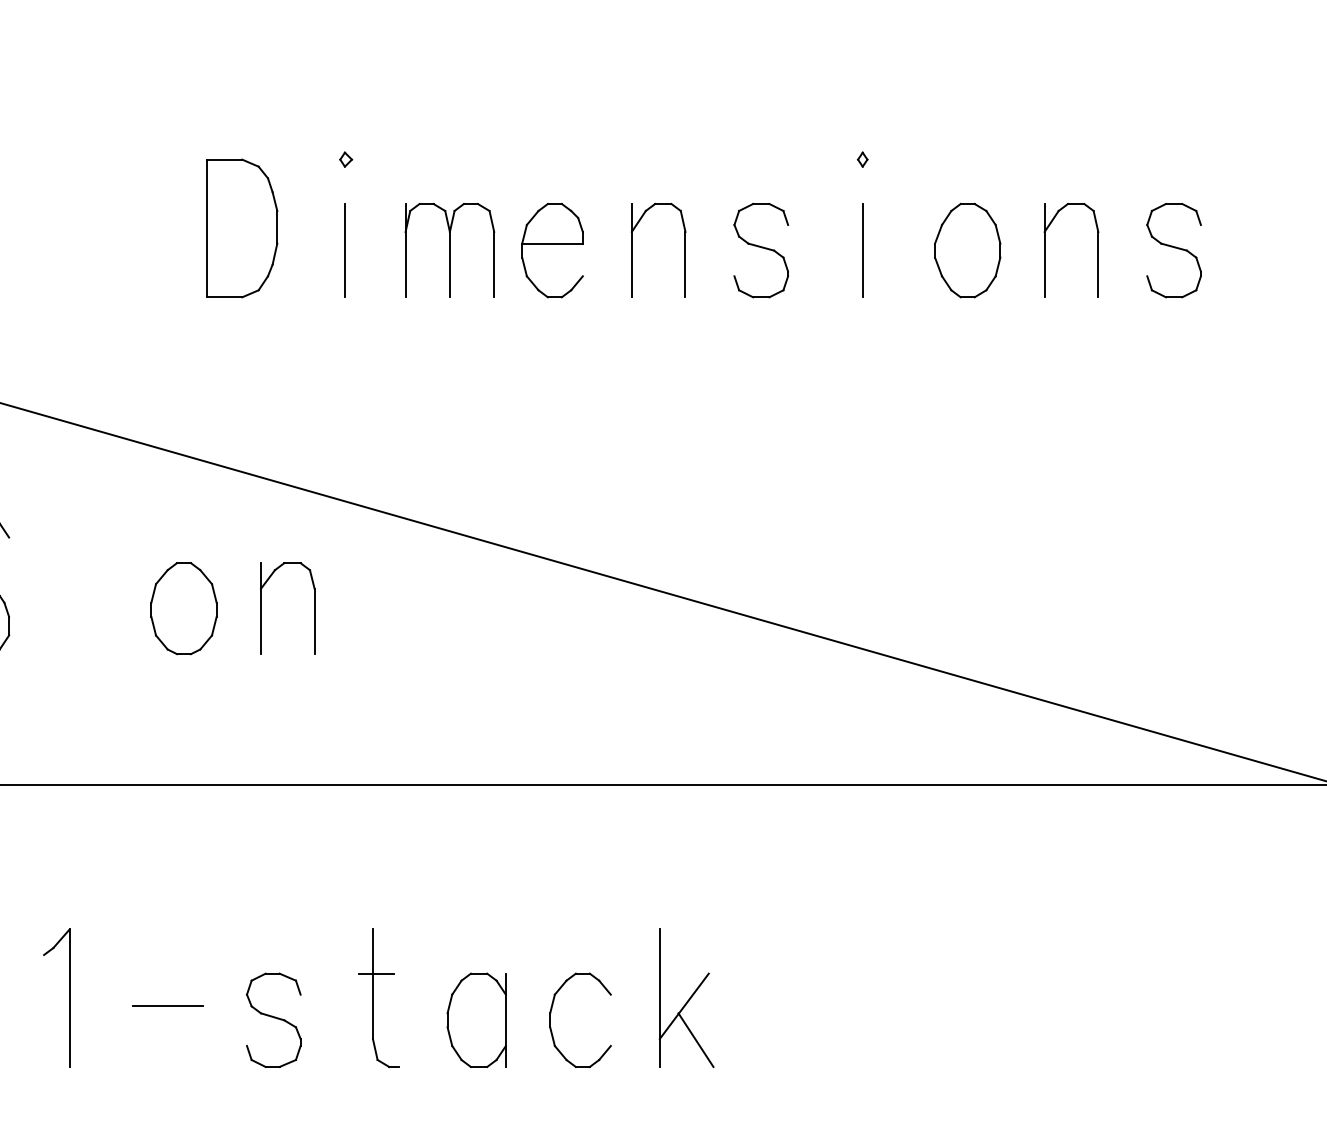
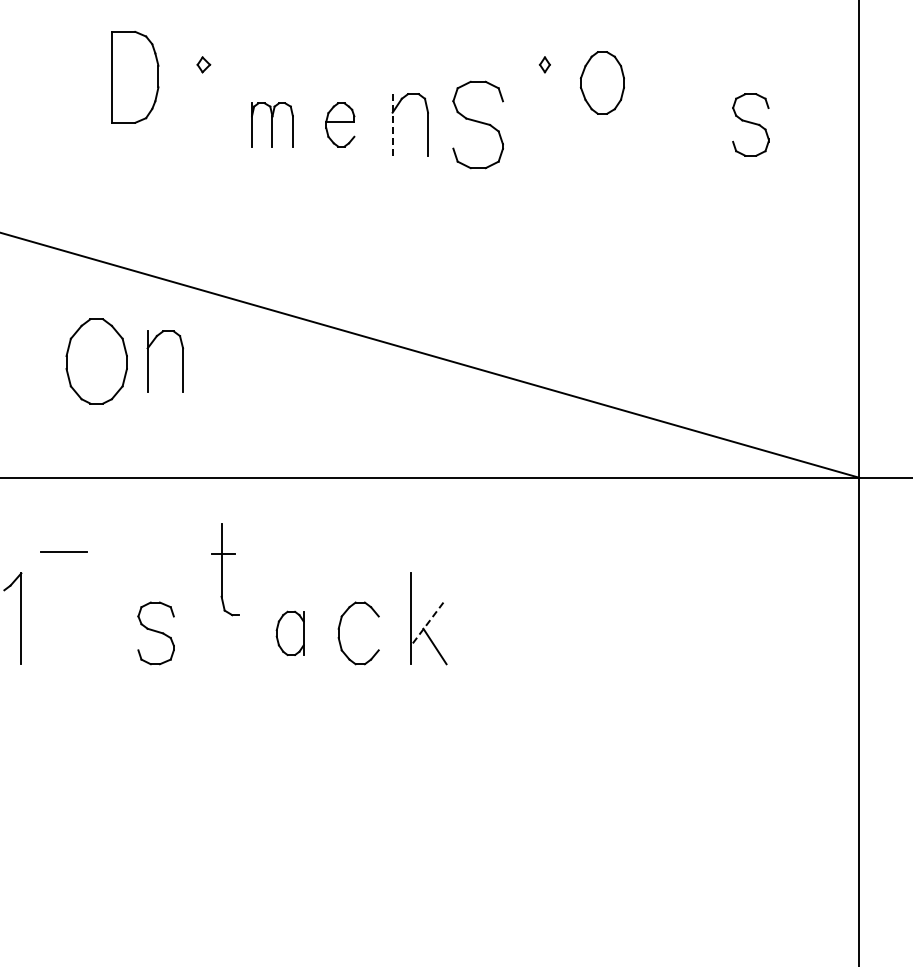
part: (345, 159) -> (203, 64), size x1.6
part: (863, 159) -> (545, 64), size x1.6
part: (242, 228) -> (135, 77), moved
line: (345, 249) -> (203, 124), removed
part: (449, 249) -> (272, 124), size x0.7
part: (552, 249) -> (340, 124), size x0.7
part: (760, 249) -> (477, 124), size x1.4
line: (863, 249) -> (545, 124), removed
part: (966, 249) -> (601, 82), moved
part: (1044, 249) -> (665, 124), removed
line: (631, 251) -> (392, 125), solid -> dashed
part: (183, 608) -> (96, 361), size x1.4
part: (378, 997) -> (225, 569), moved
line: (166, 1005) -> (63, 551), moved
line: (684, 1006) -> (427, 624), solid -> dashed
part: (477, 1020) -> (290, 633), size x0.7

